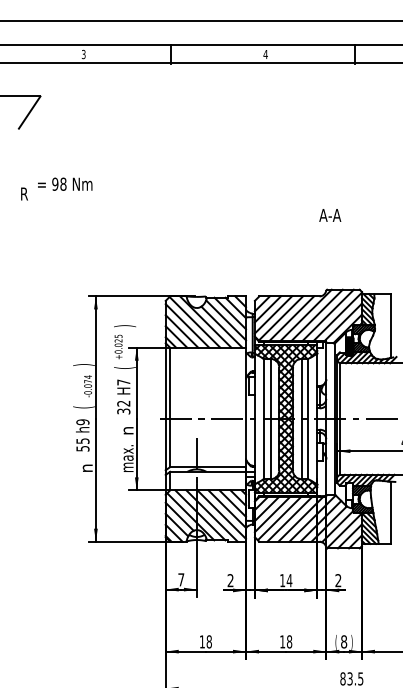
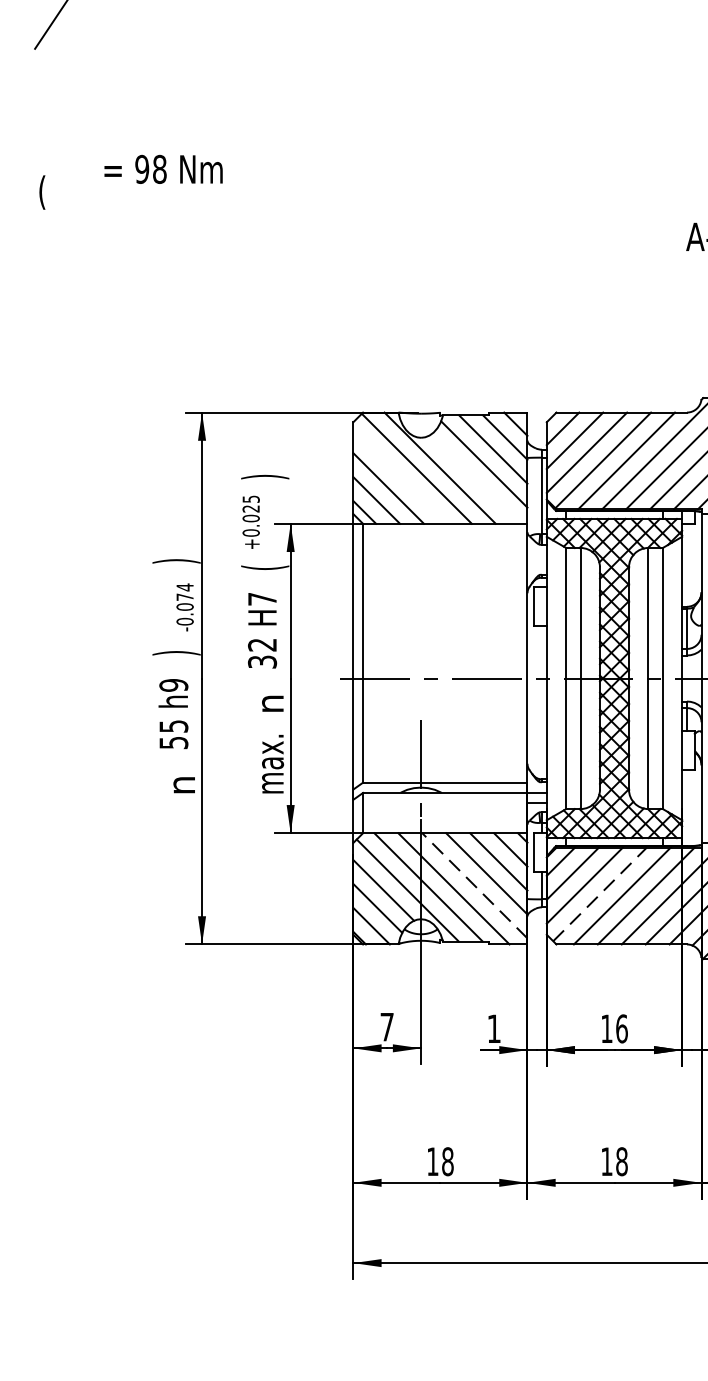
text: (65, 183) -> (164, 167), moved
text: (24, 194) -> (47, 191), R -> (
line: (187, 325) -> (400, 475), removed
line: (221, 326) -> (474, 477), removed
text: (83, 407) -> (175, 653), ( -> )
line: (221, 514) -> (474, 885), solid -> dashed
line: (279, 518) -> (600, 894), solid -> dashed
text: (230, 580) -> (493, 1028), 2 -> 1
text: (289, 580) -> (621, 1028), 14 -> 16

